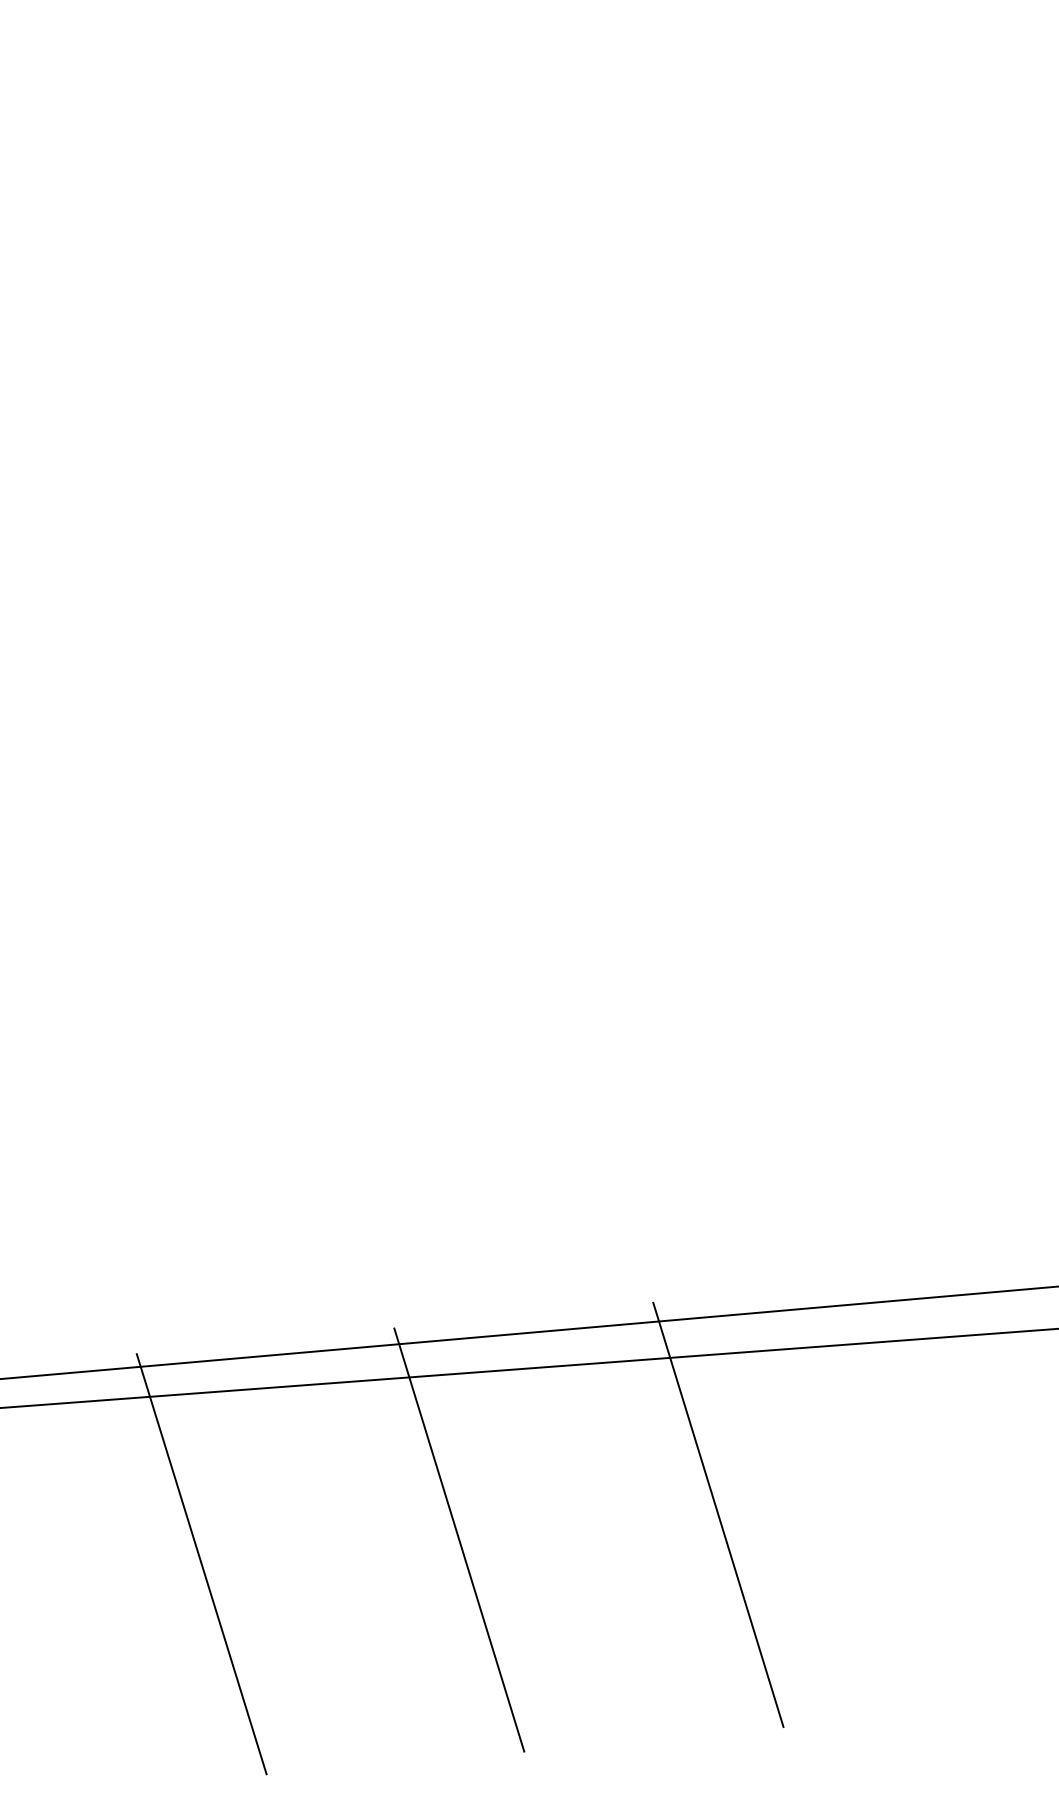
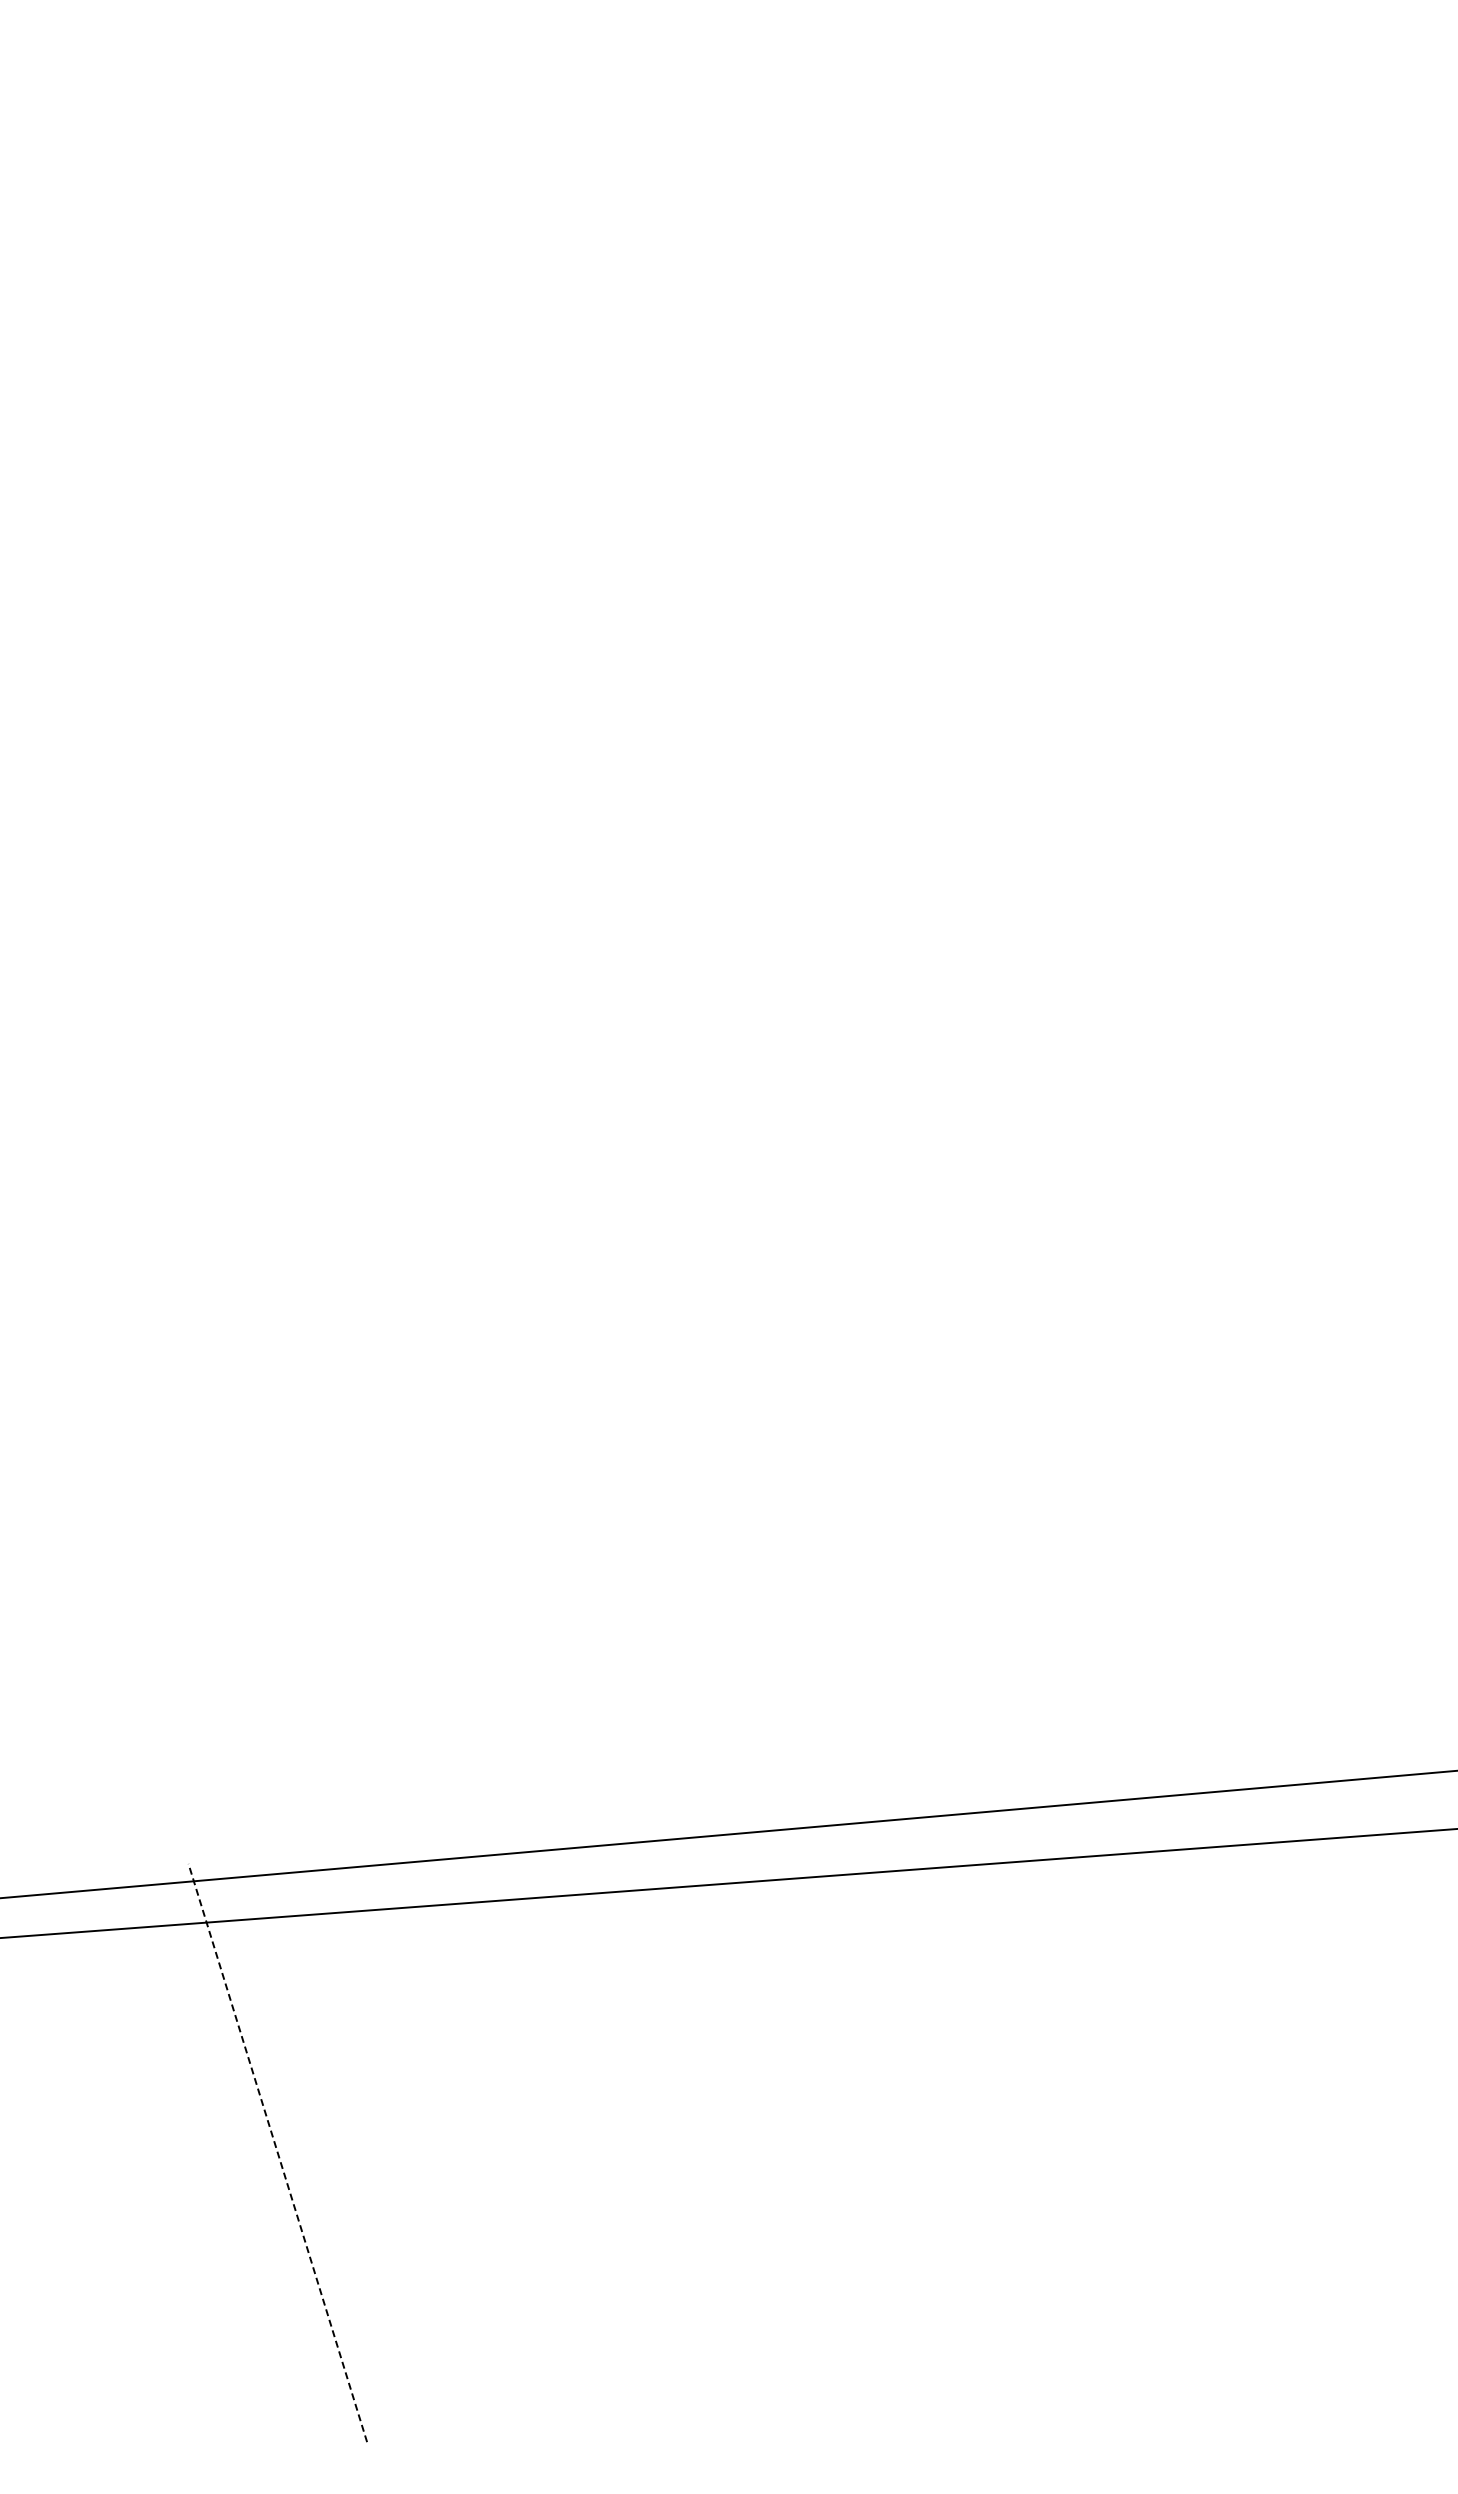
line: (718, 1515) -> (988, 2085), removed
line: (459, 1539) -> (632, 2119), removed
line: (201, 1564) -> (277, 2153), solid -> dashed

